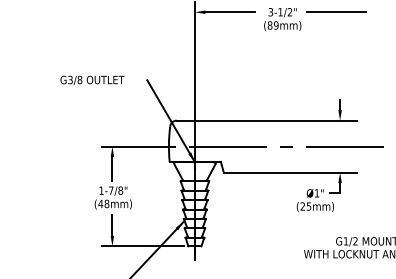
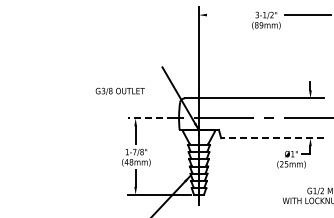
line: (230, 12) -> (226, 15), removed
text: (91, 79) -> (119, 90), moved
line: (131, 146) -> (150, 118), solid -> dashed
line: (289, 172) -> (271, 138), solid -> dashed

